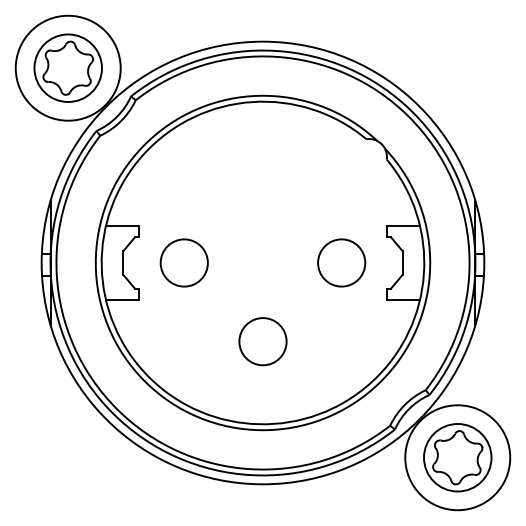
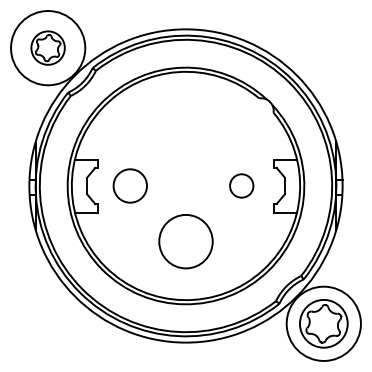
part: (67, 67) -> (47, 47), size x0.7
circle: (341, 262) -> (241, 185), size x0.7
circle: (262, 341) -> (185, 241), size x1.6

